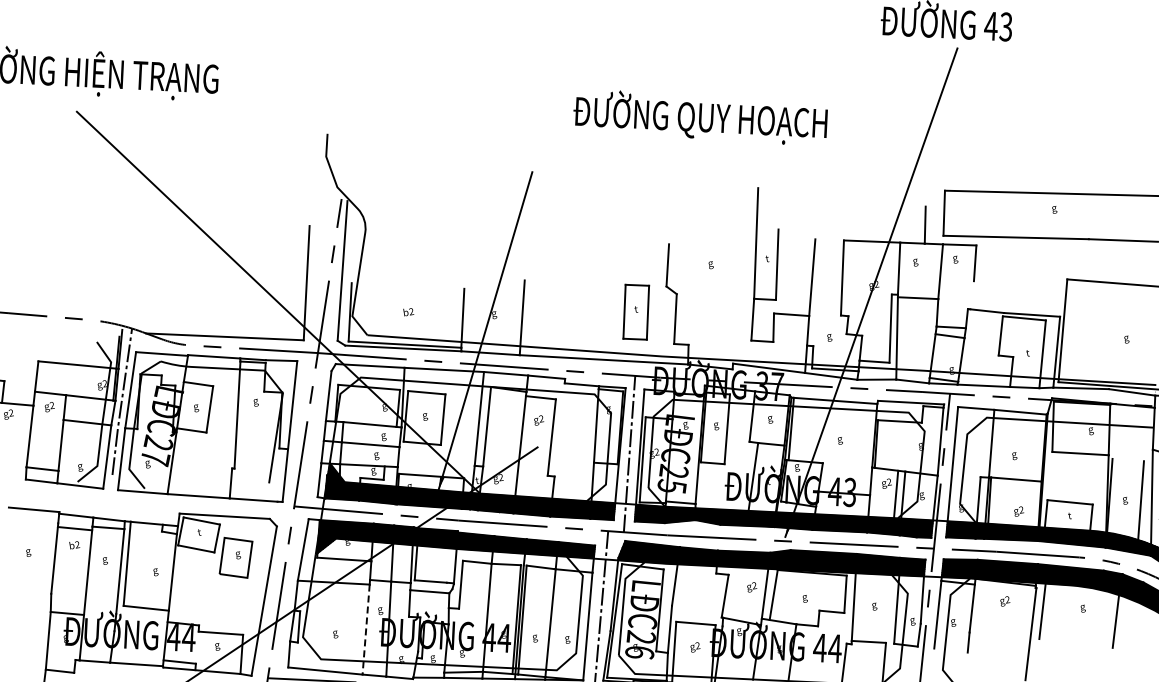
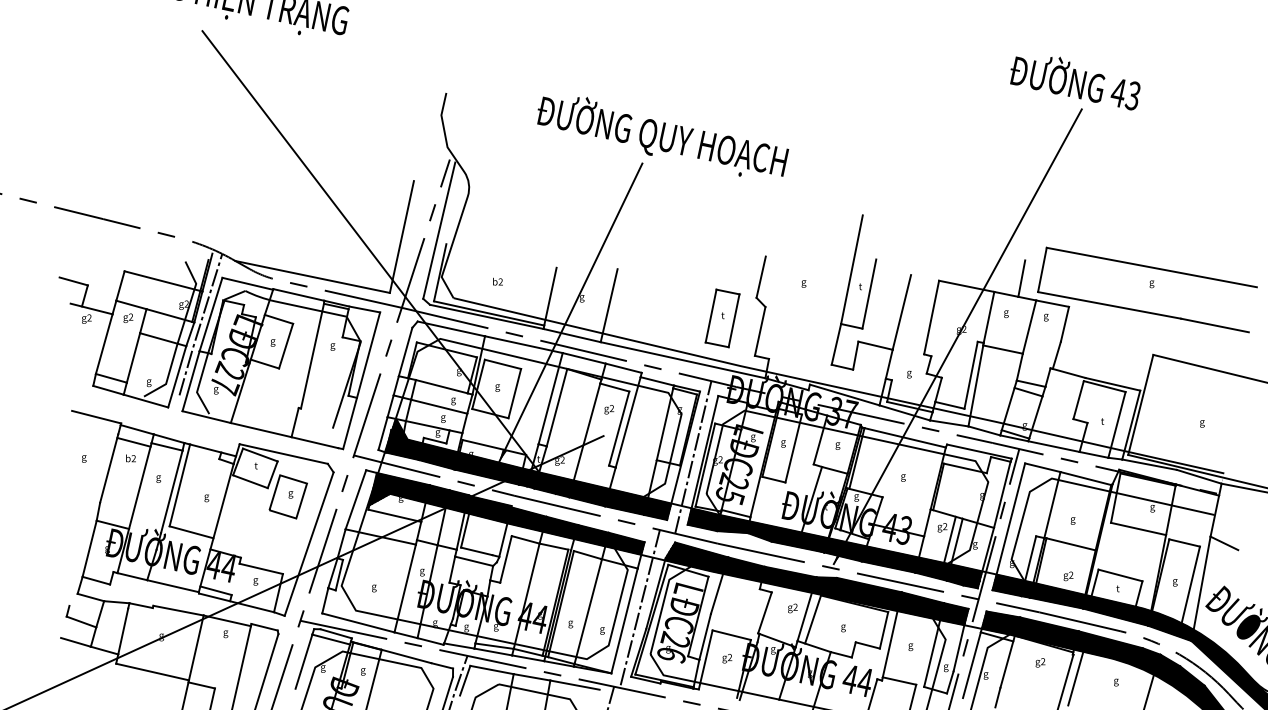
text: (701, 117) -> (663, 136), moved
line: (971, 294) -> (1056, 354), added
line: (559, 430) -> (627, 422), added
line: (1128, 459) -> (1184, 542), added
line: (366, 629) -> (405, 588), dashed -> solid

